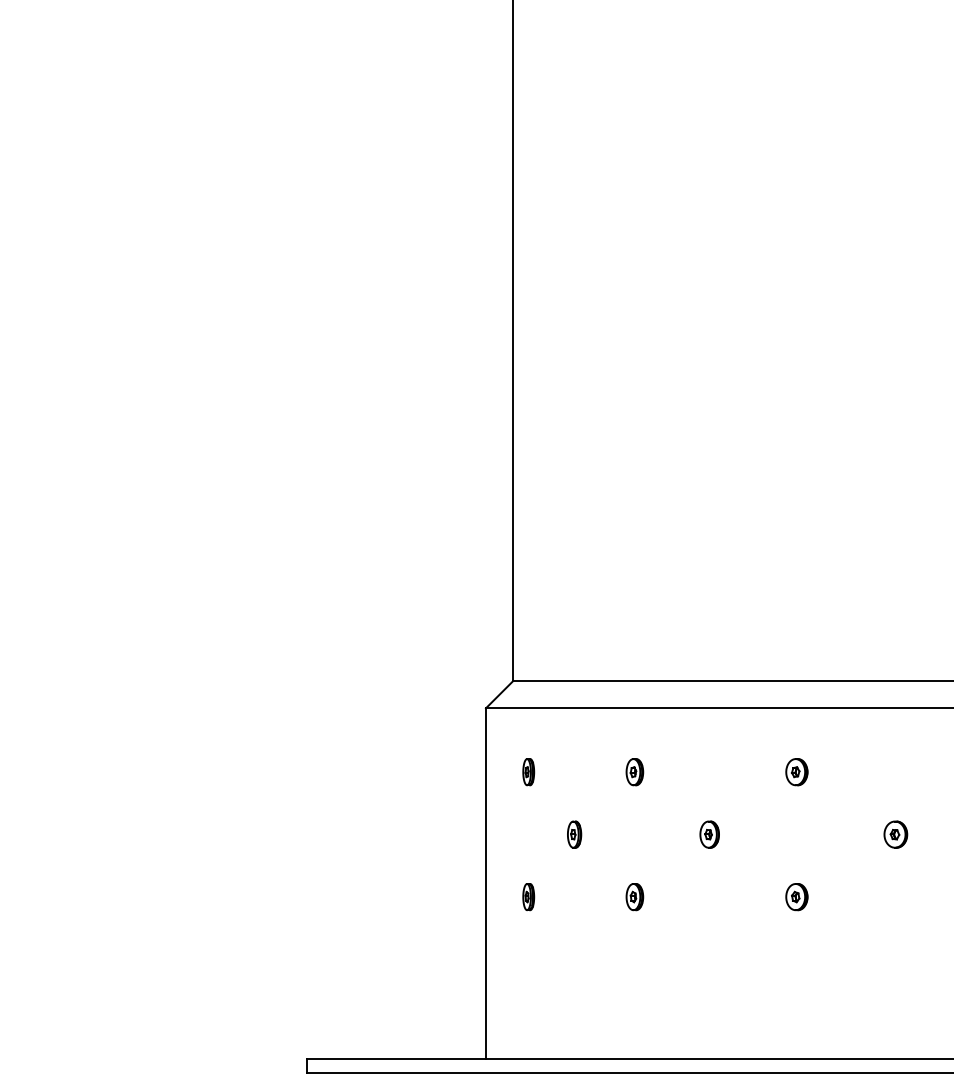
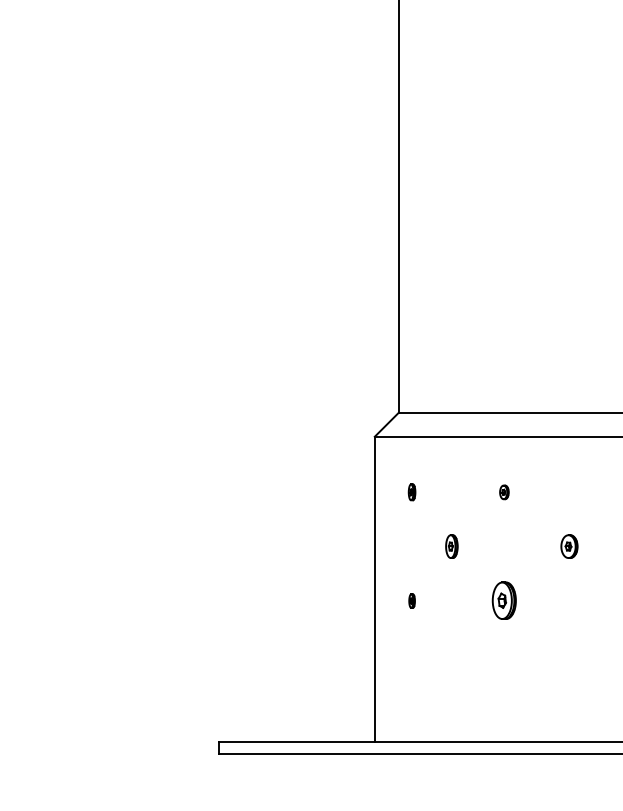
part: (528, 772) -> (411, 492), size x0.7
part: (634, 772) -> (504, 492), size x0.6
part: (528, 897) -> (411, 601), size x0.6
part: (634, 897) -> (504, 601), size x1.6

